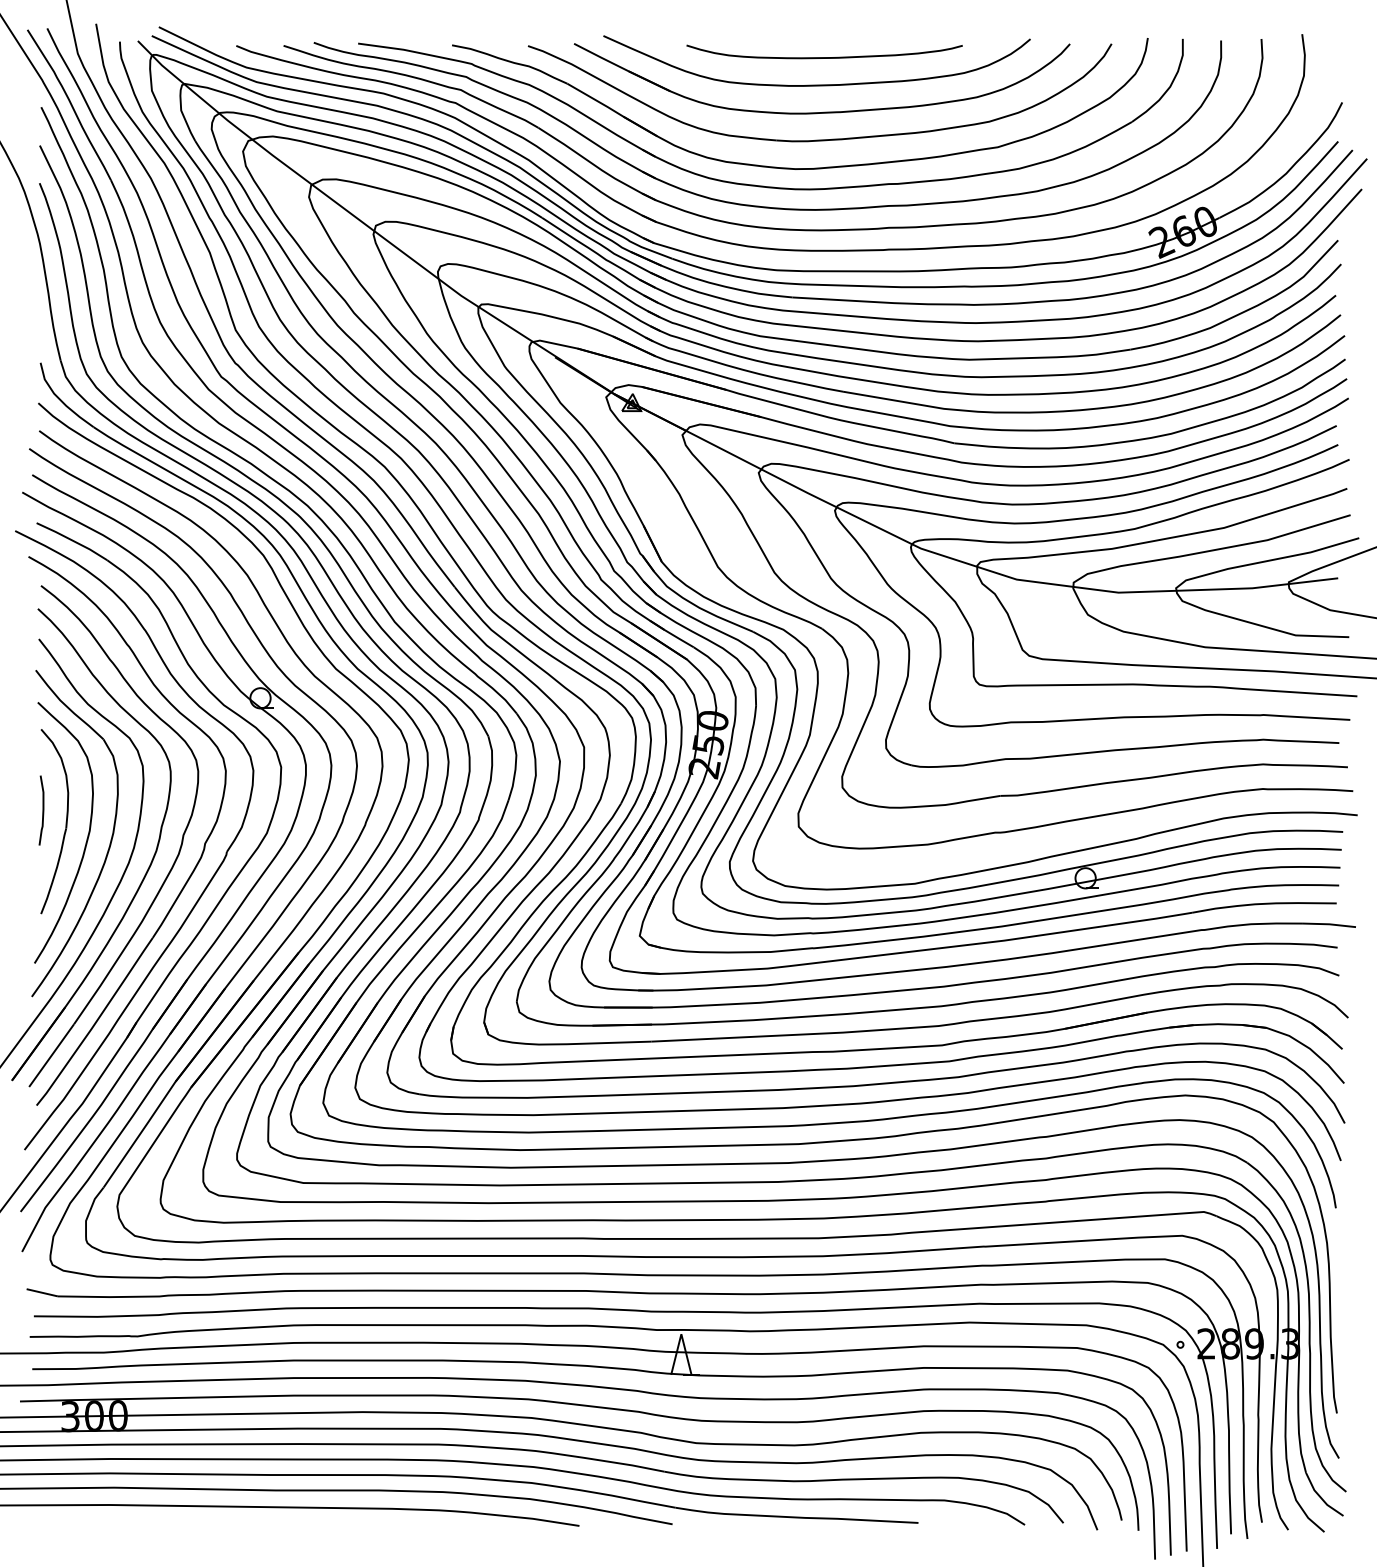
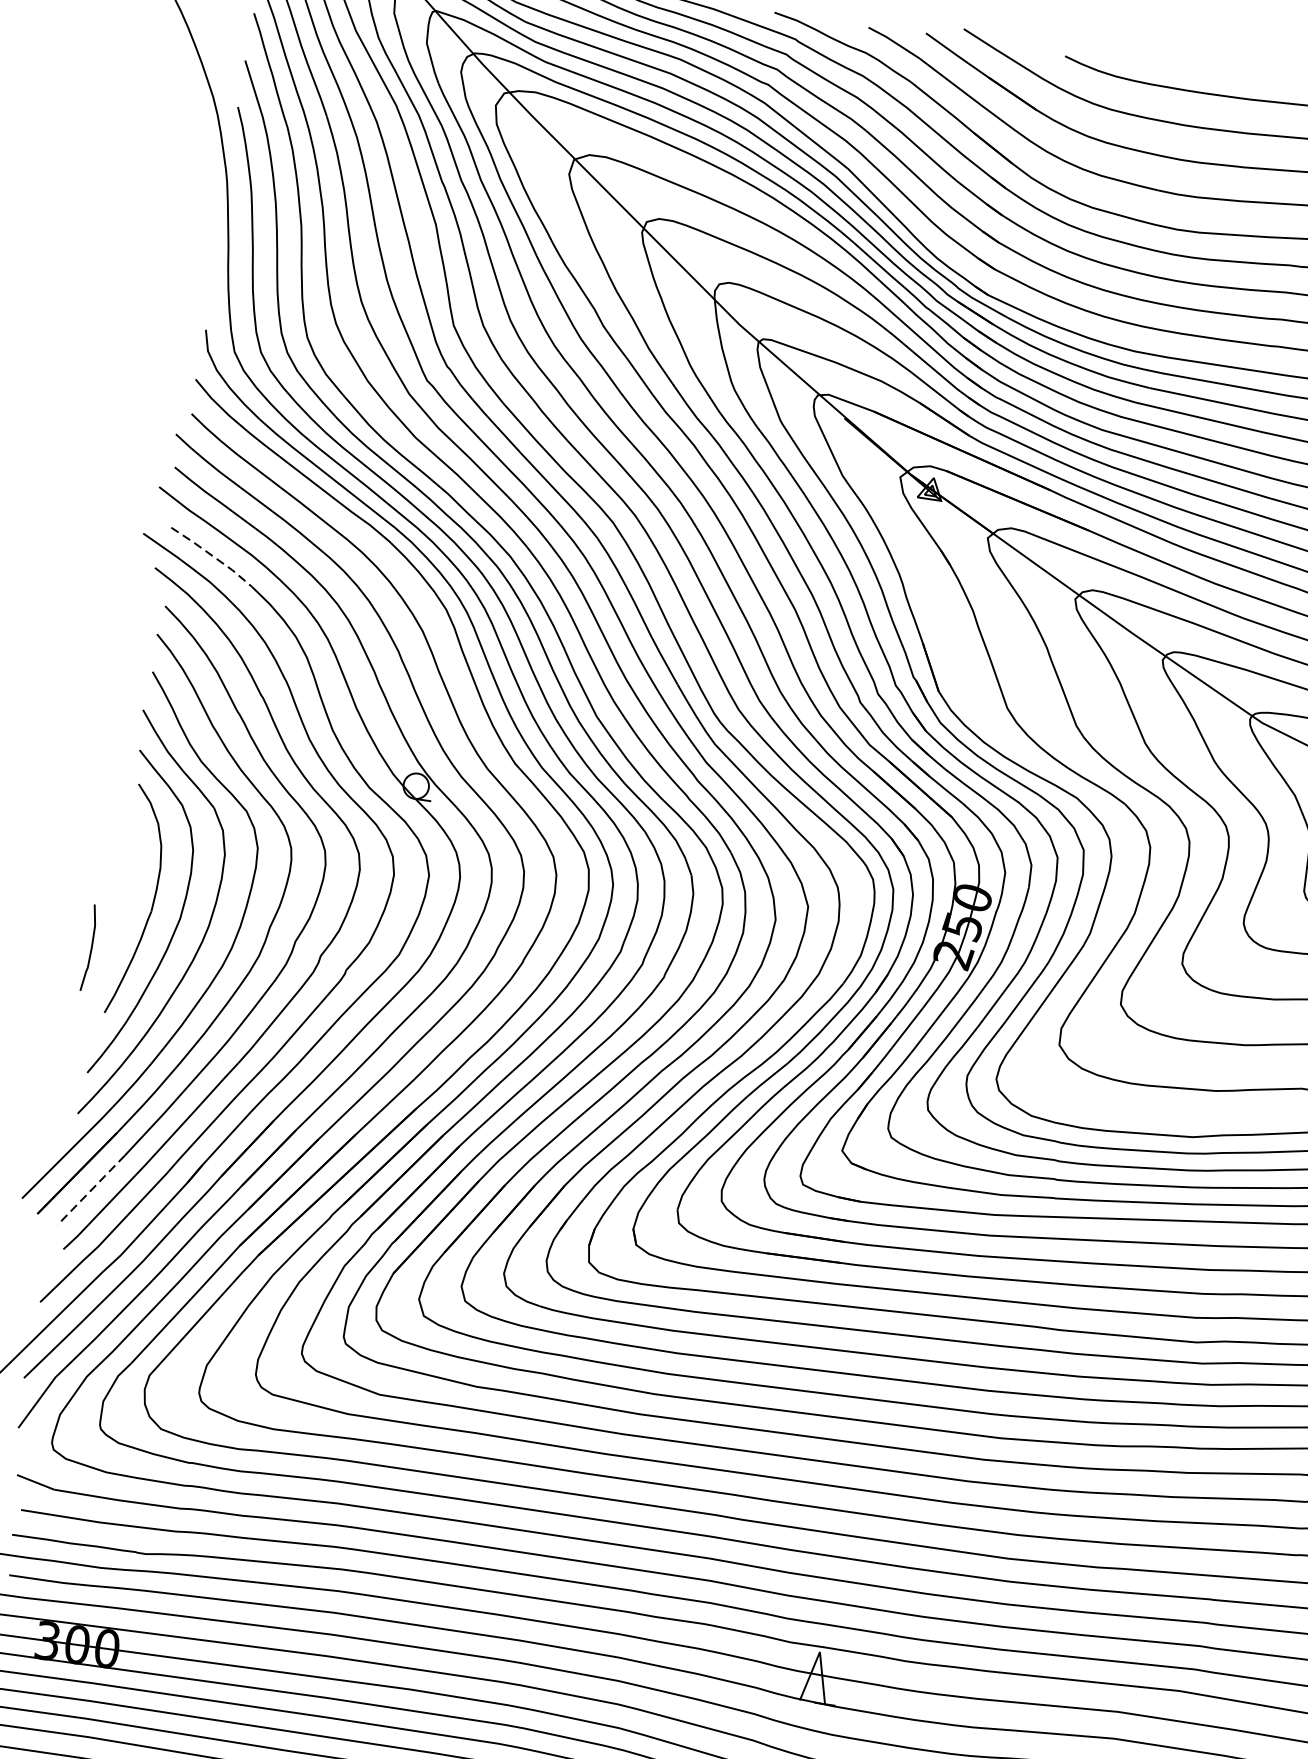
line: (72, 540) -> (212, 555), solid -> dashed
curve: (42, 810) -> (90, 948), moved
line: (51, 1055) -> (91, 1190), solid -> dashed

